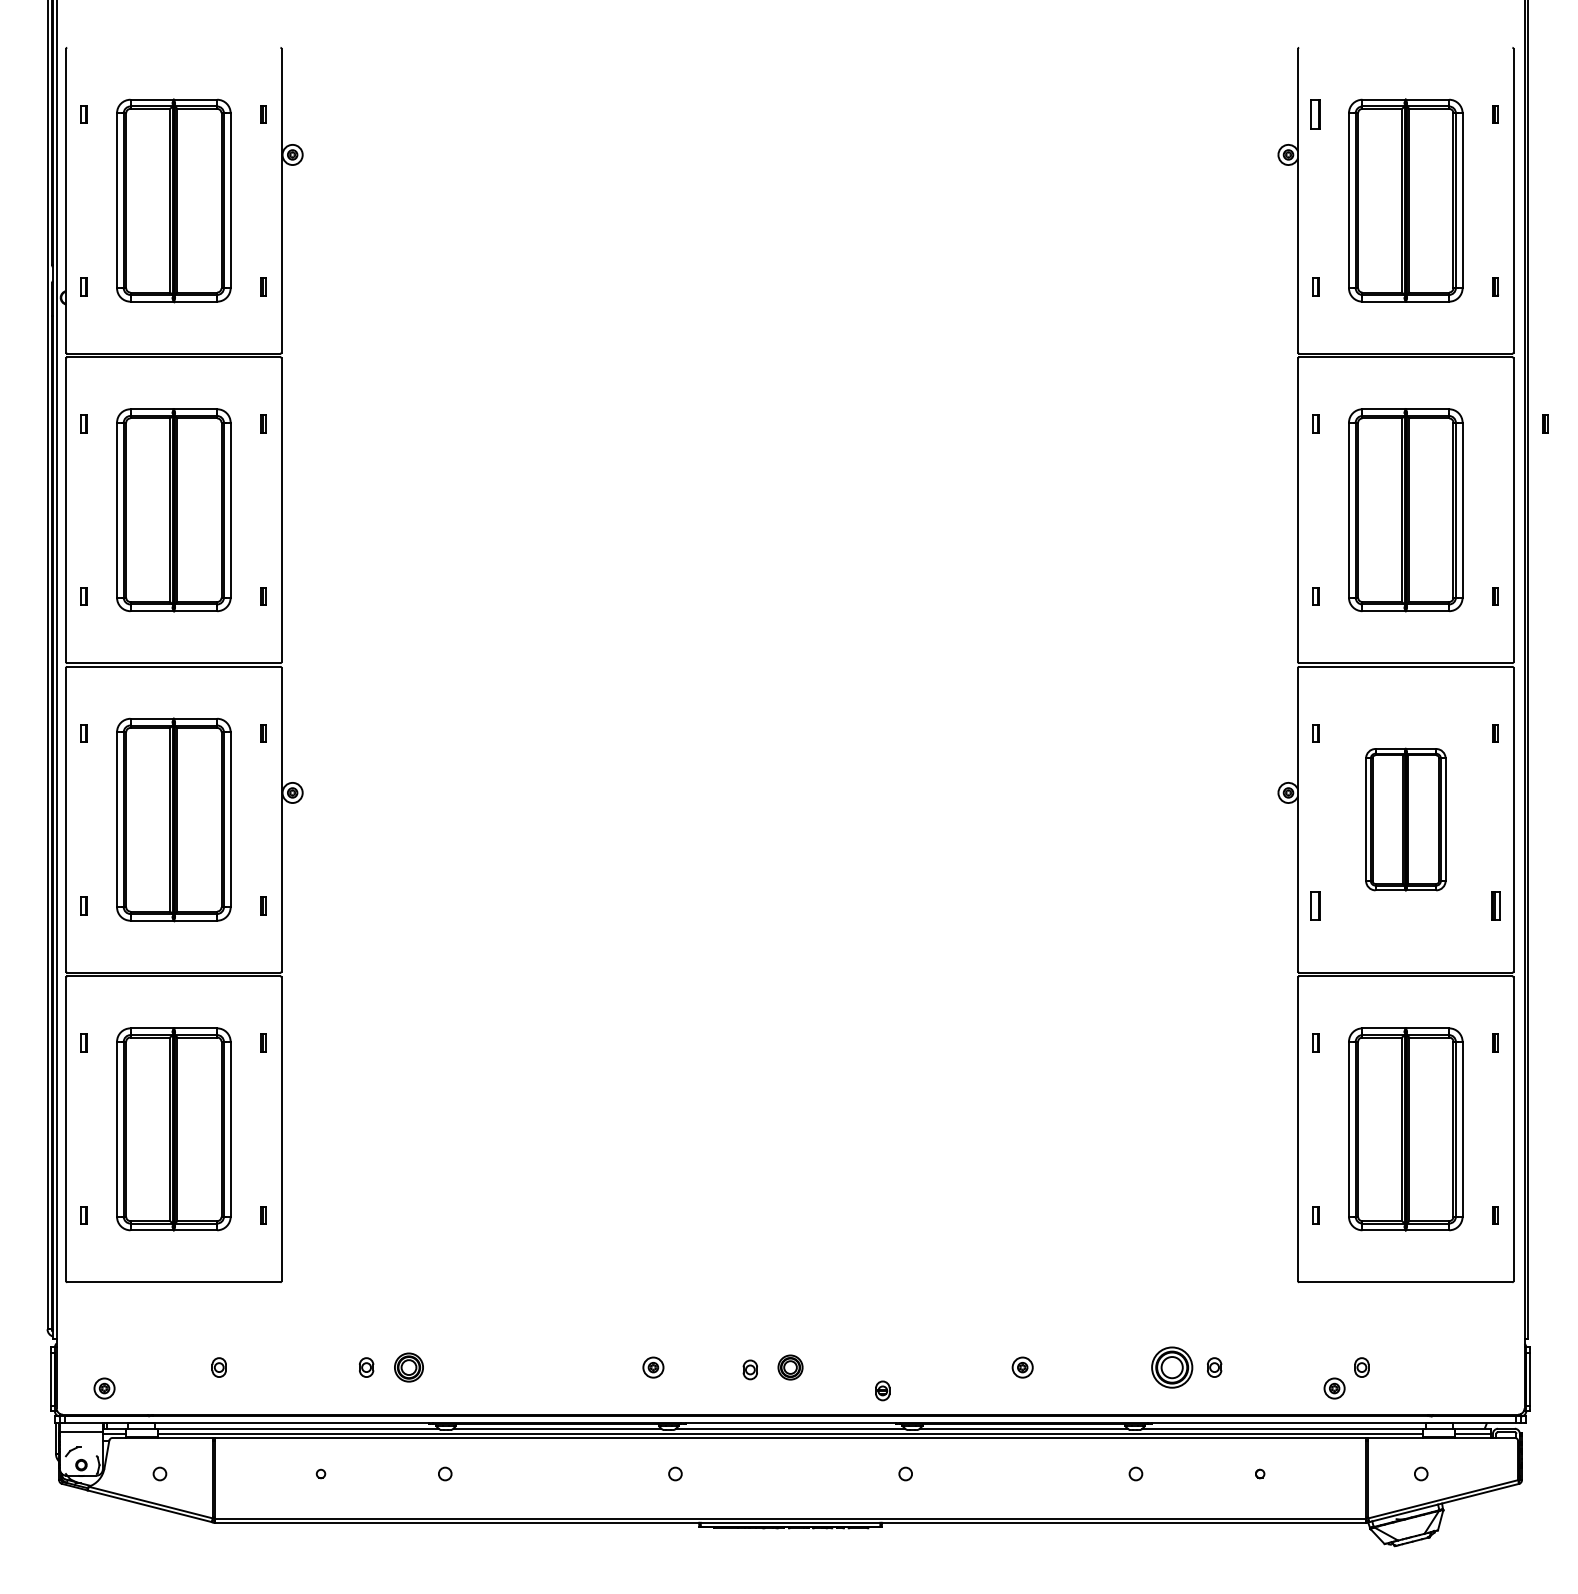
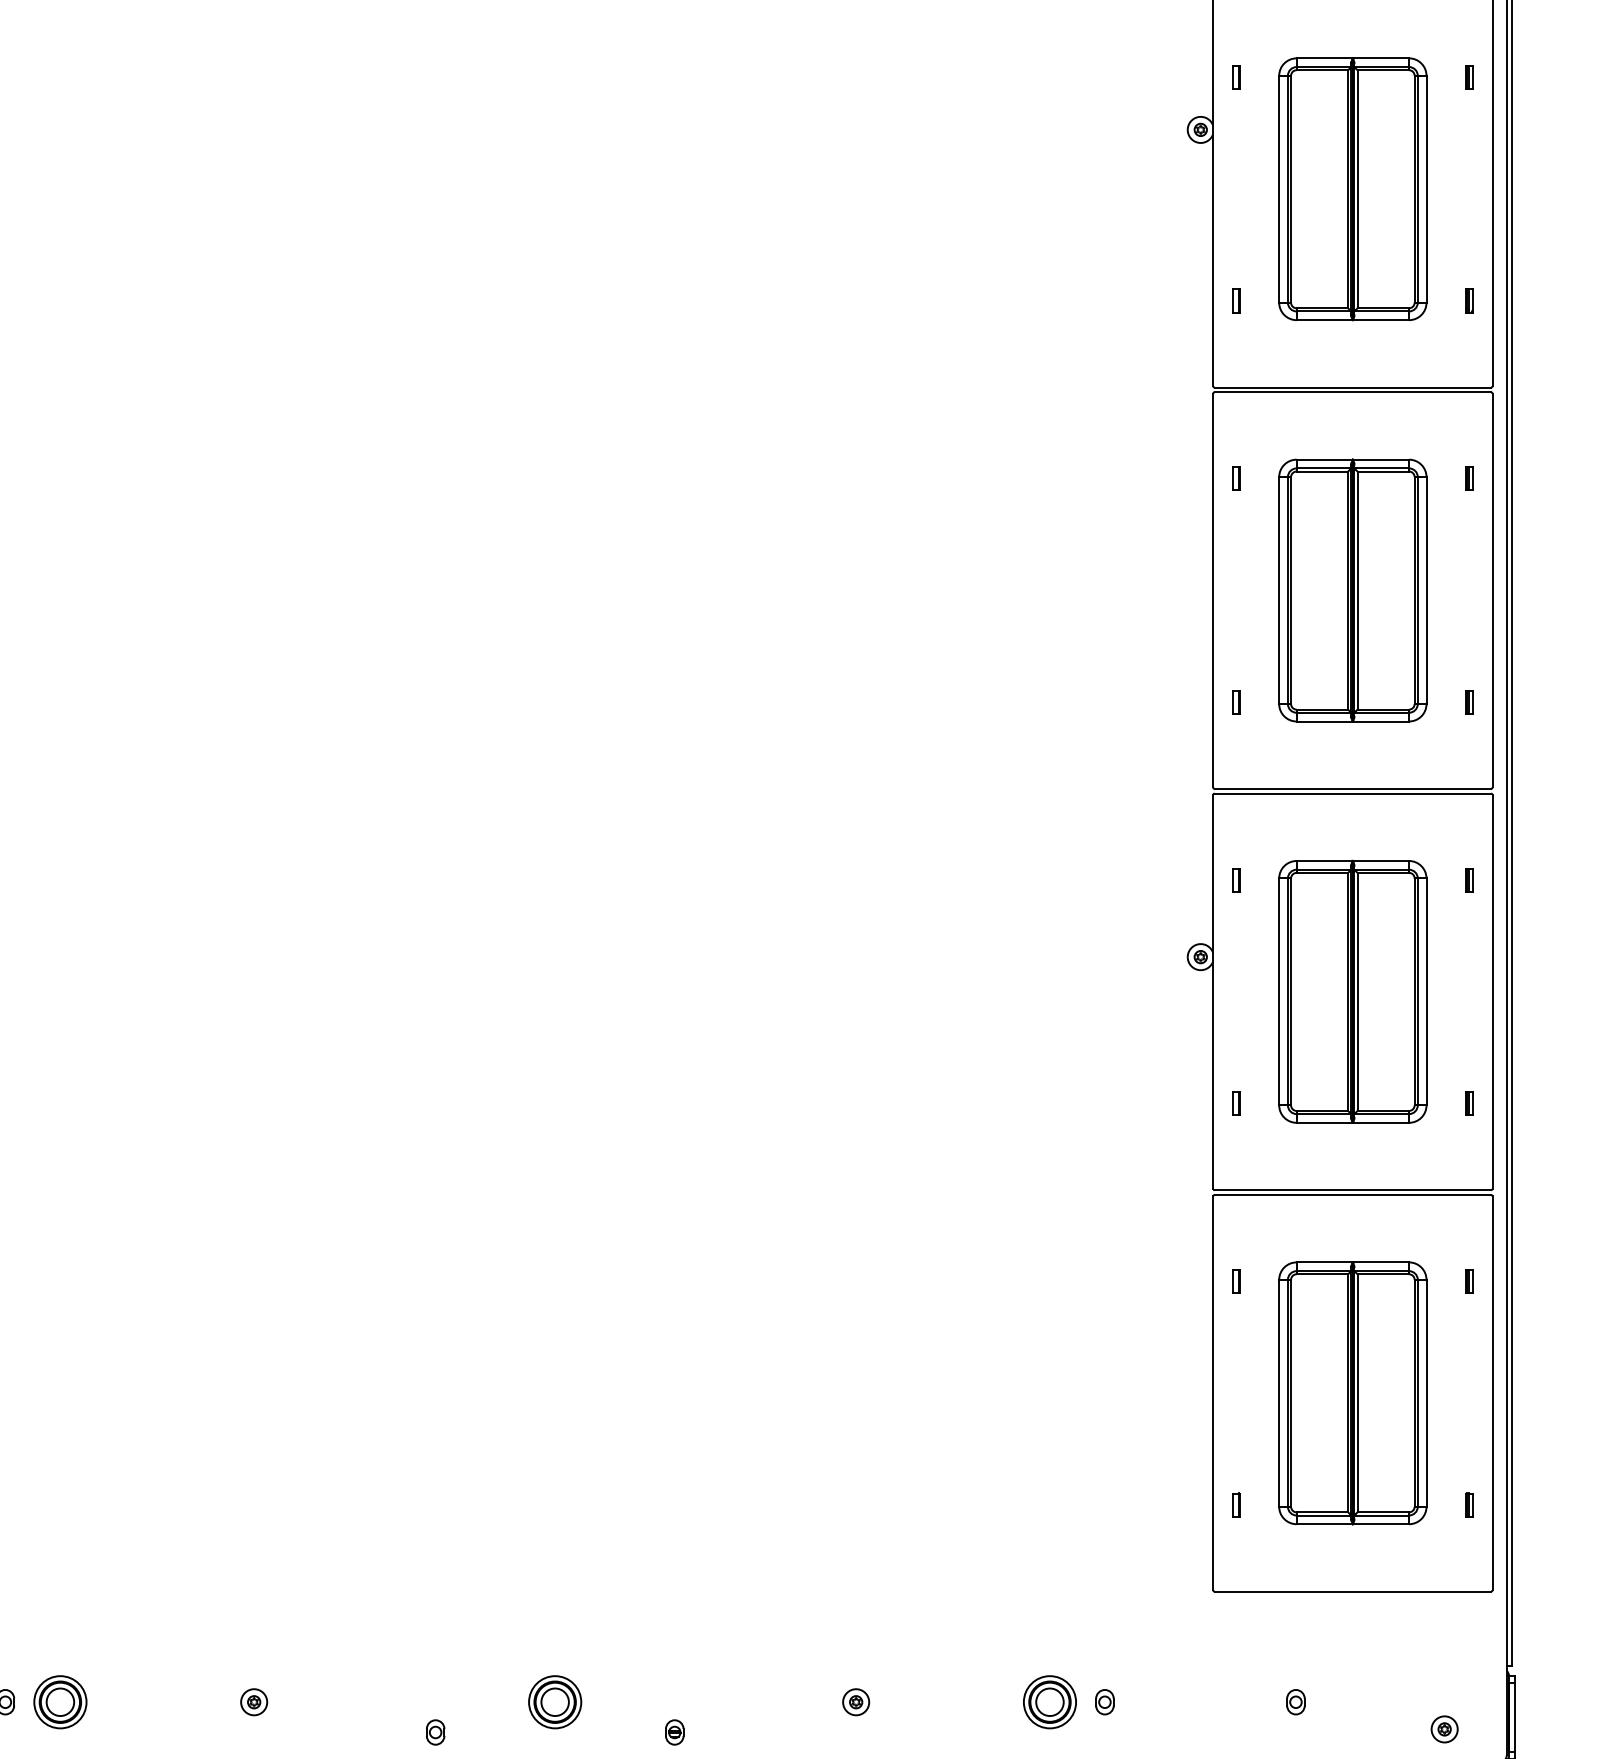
part: (1315, 114) -> (1235, 77), size x0.62
part: (1545, 423) -> (1469, 478), moved
part: (1405, 819) -> (1352, 991), size x1.43
part: (1315, 905) -> (1235, 1103), size x0.62
part: (1495, 905) -> (1469, 1103), size x0.62
part: (408, 1367) -> (59, 1702), size x1.43
part: (653, 1367) -> (254, 1702), moved
part: (790, 1367) -> (555, 1702), size x1.67
part: (749, 1369) -> (434, 1731), moved
part: (1334, 1388) -> (1444, 1729), moved

